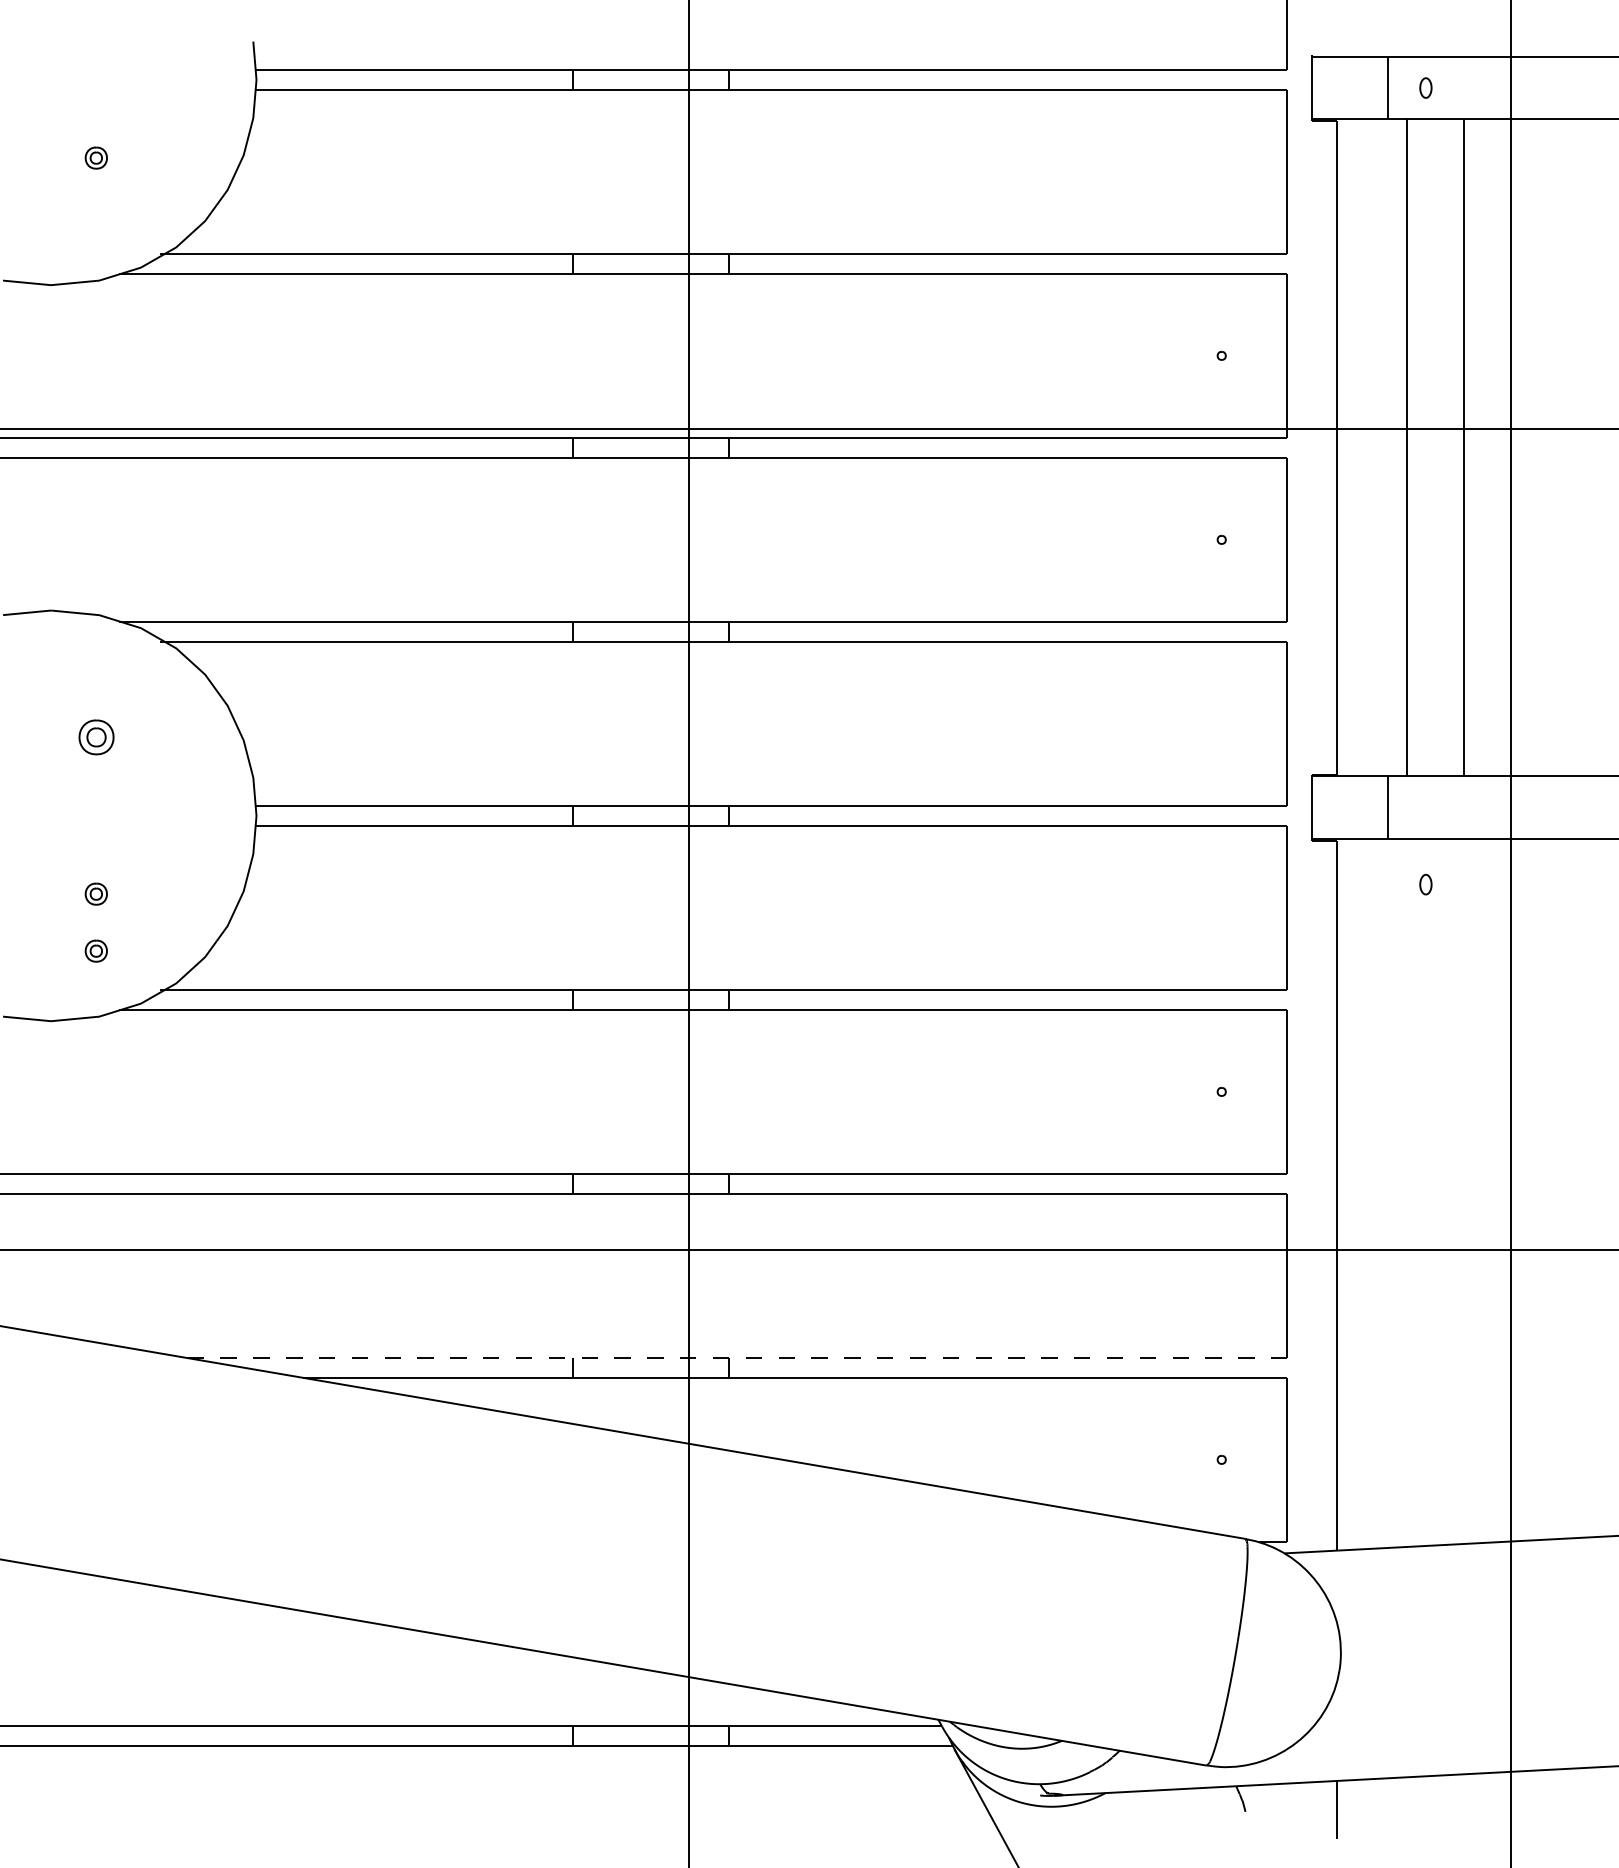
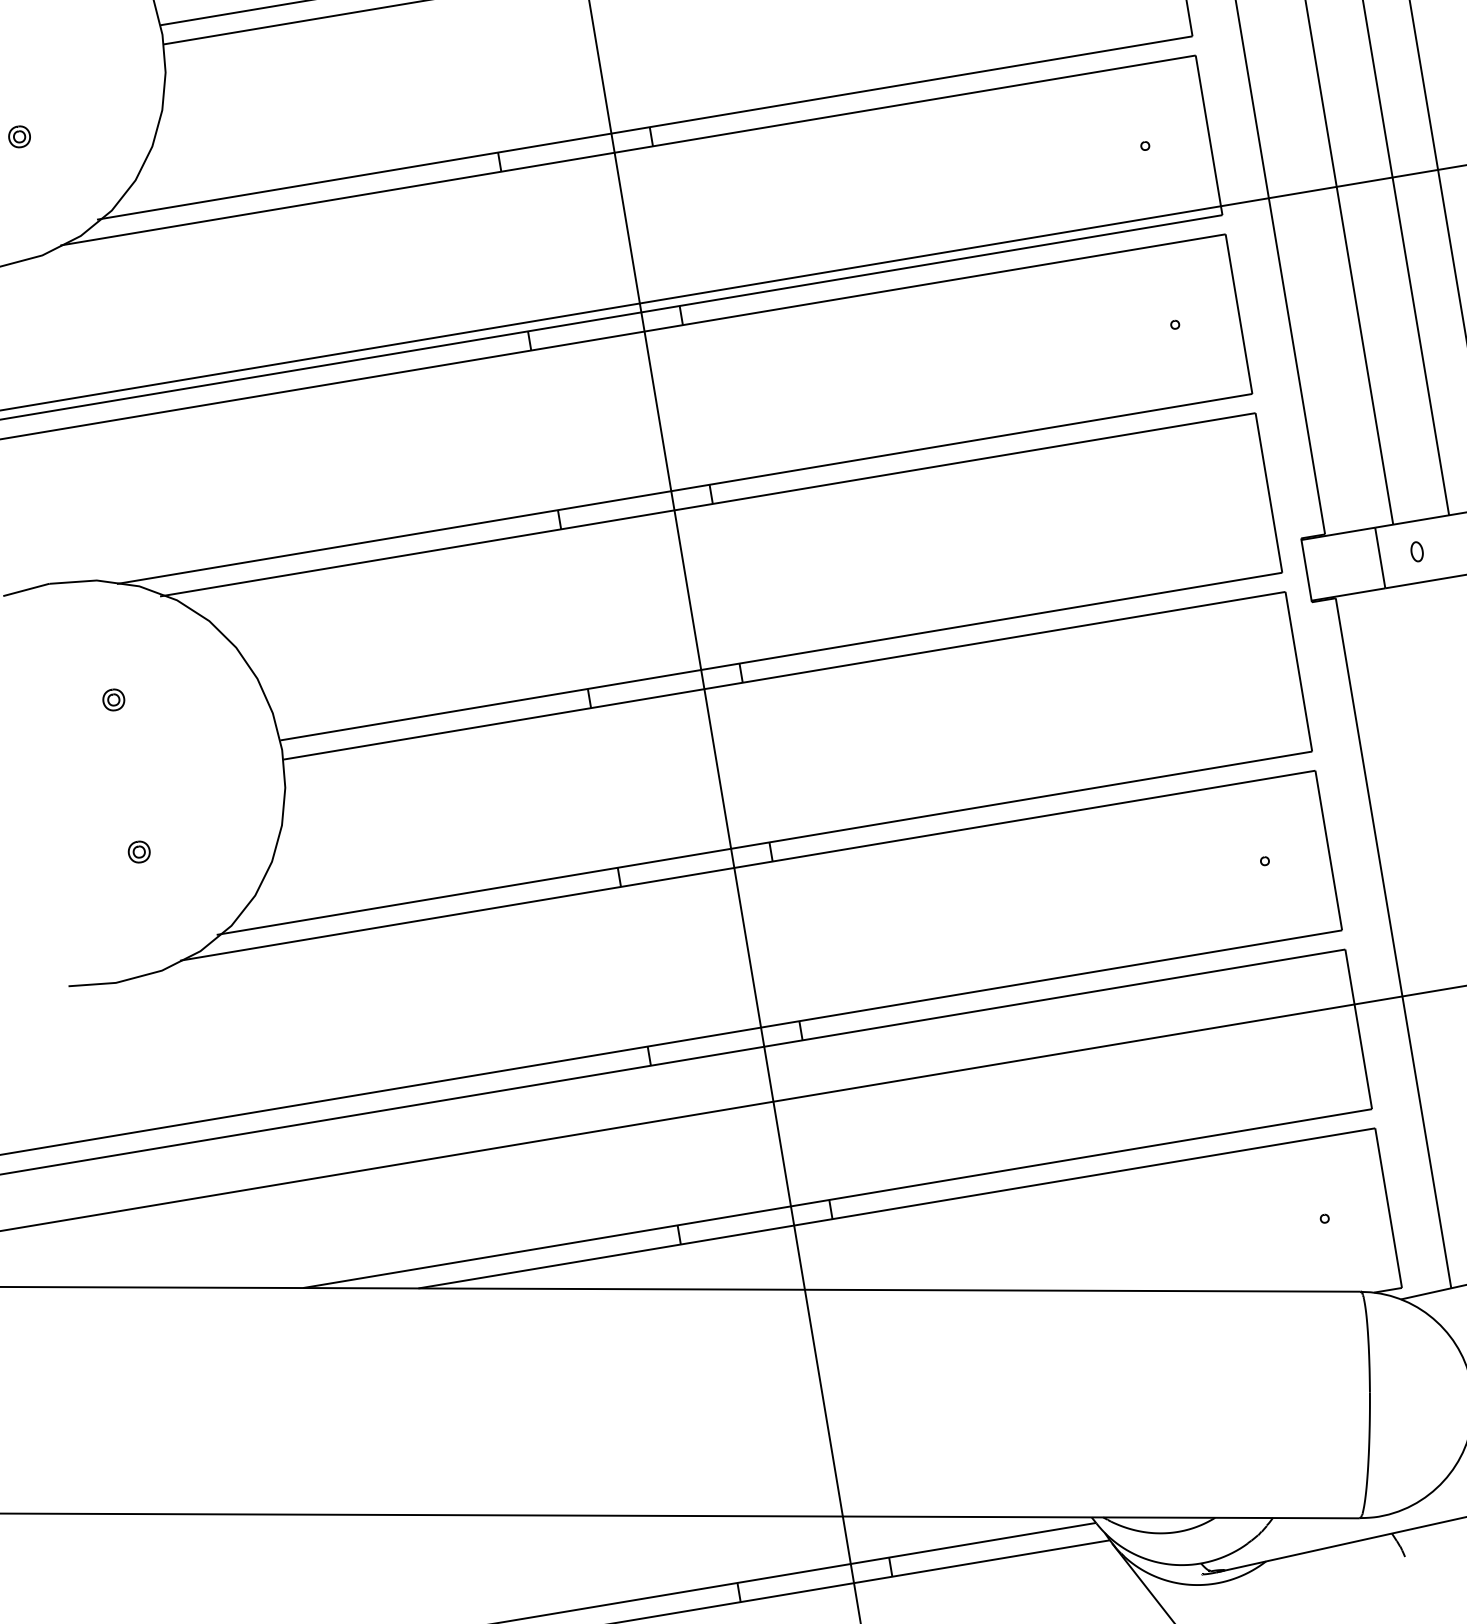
part: (95, 737) -> (112, 699), size x0.62
part: (1425, 884) -> (1416, 551), moved
part: (95, 950) -> (147, 906), removed
line: (736, 1358) -> (836, 1199), dashed -> solid

